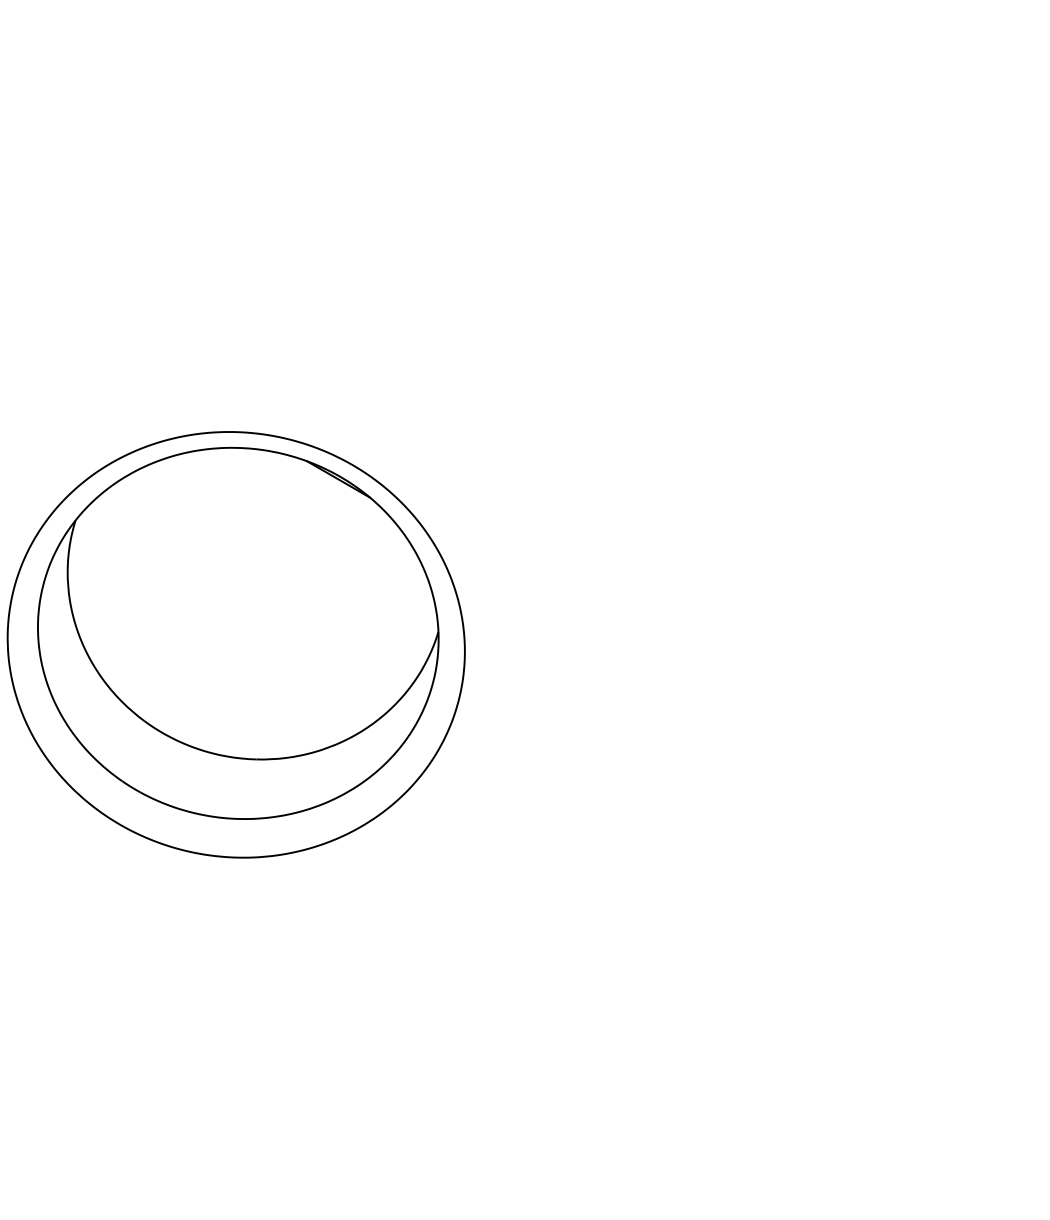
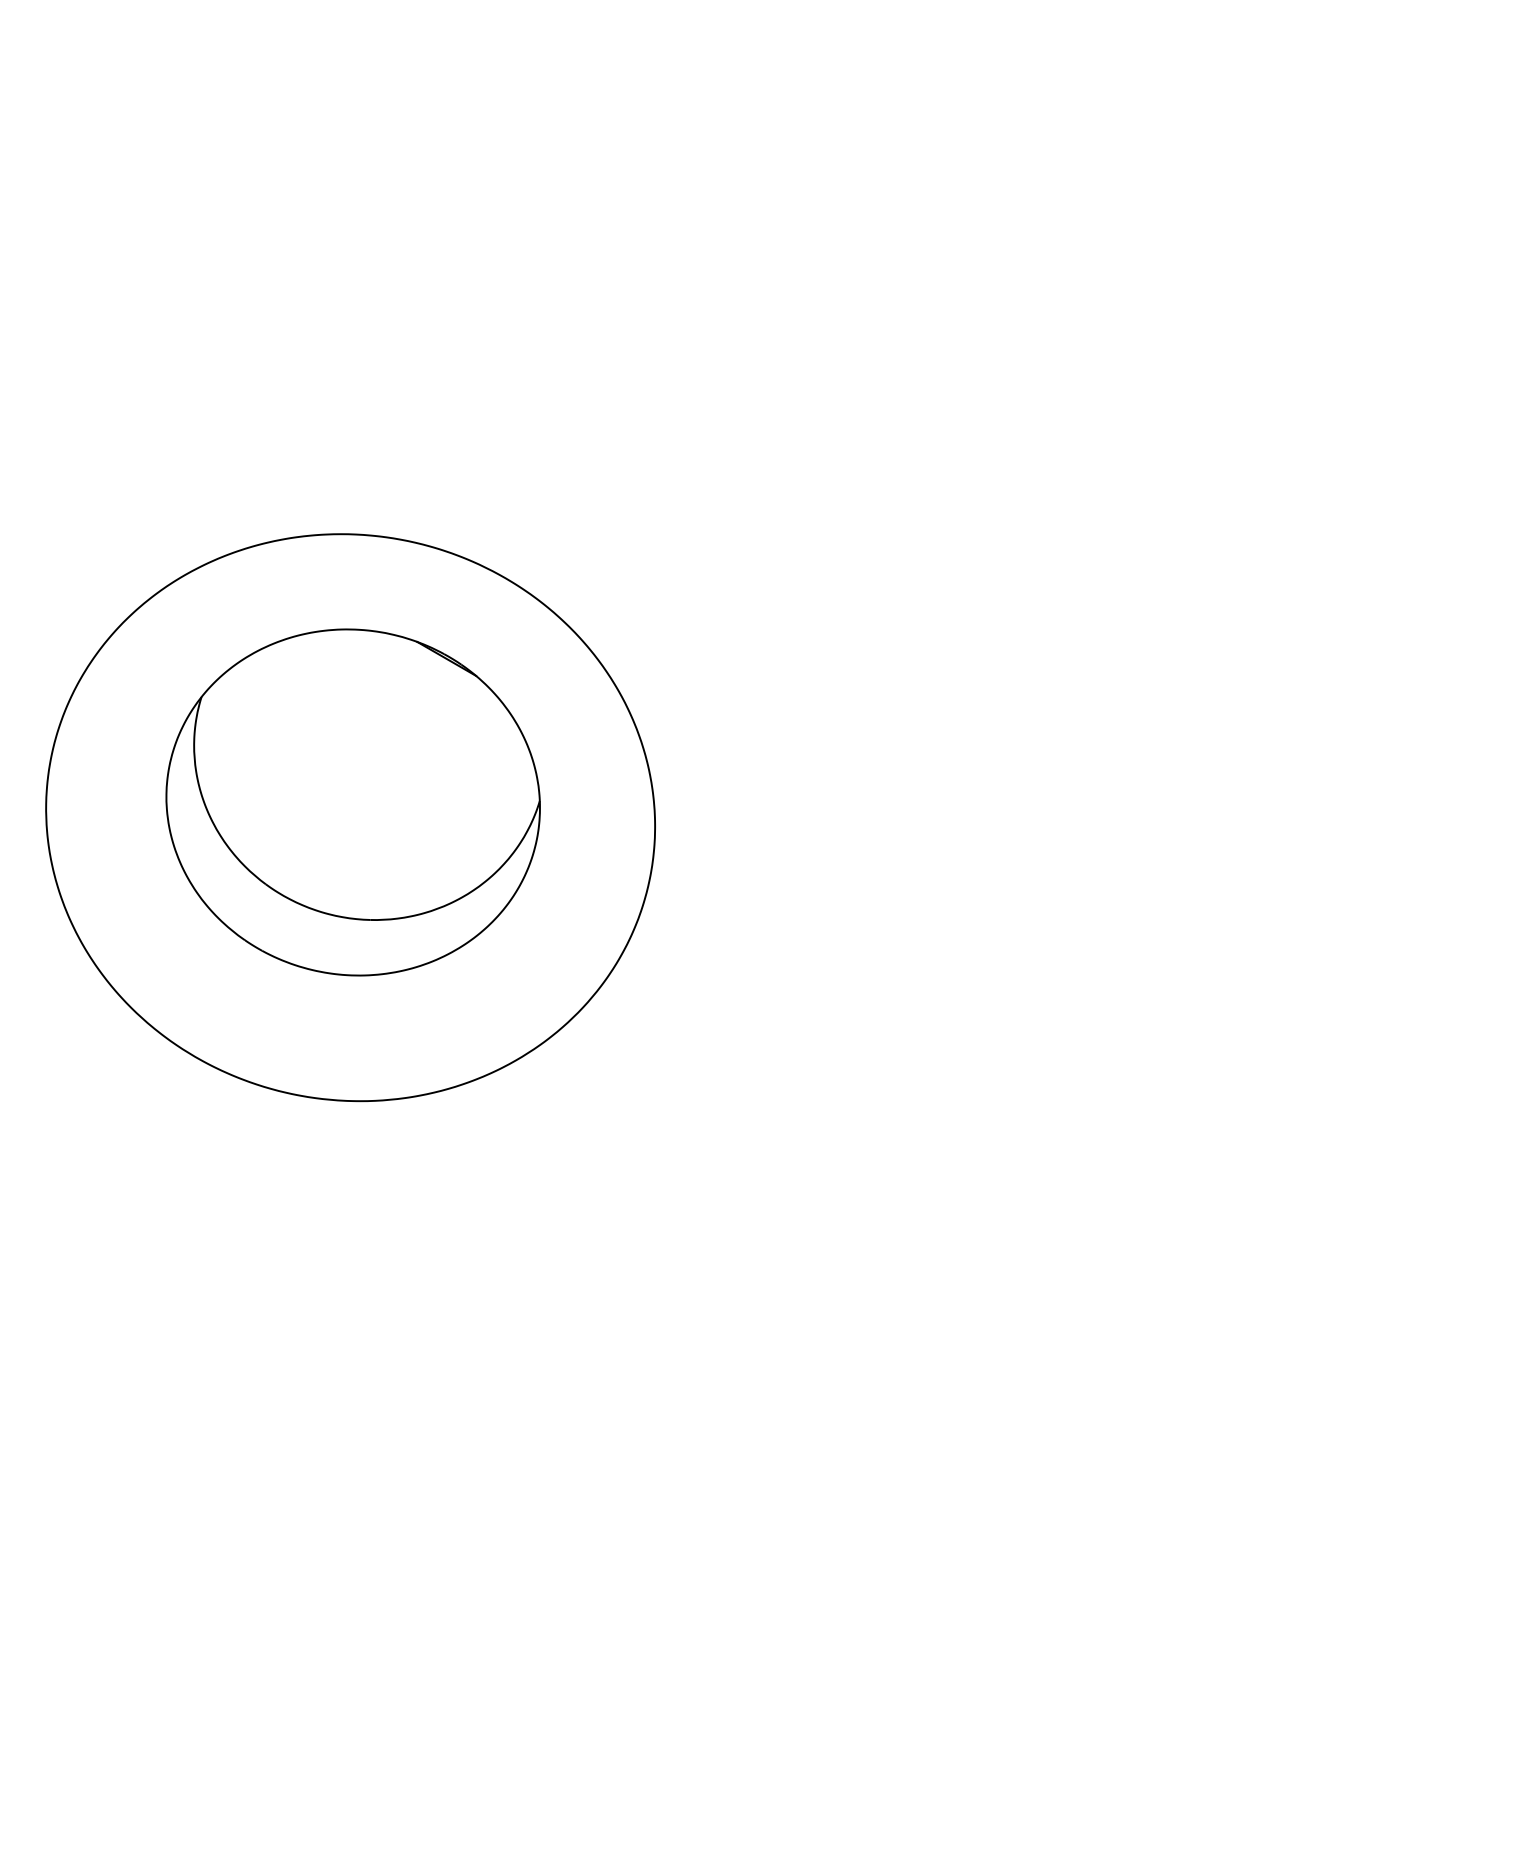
part: (237, 633) -> (352, 802), size x0.7

